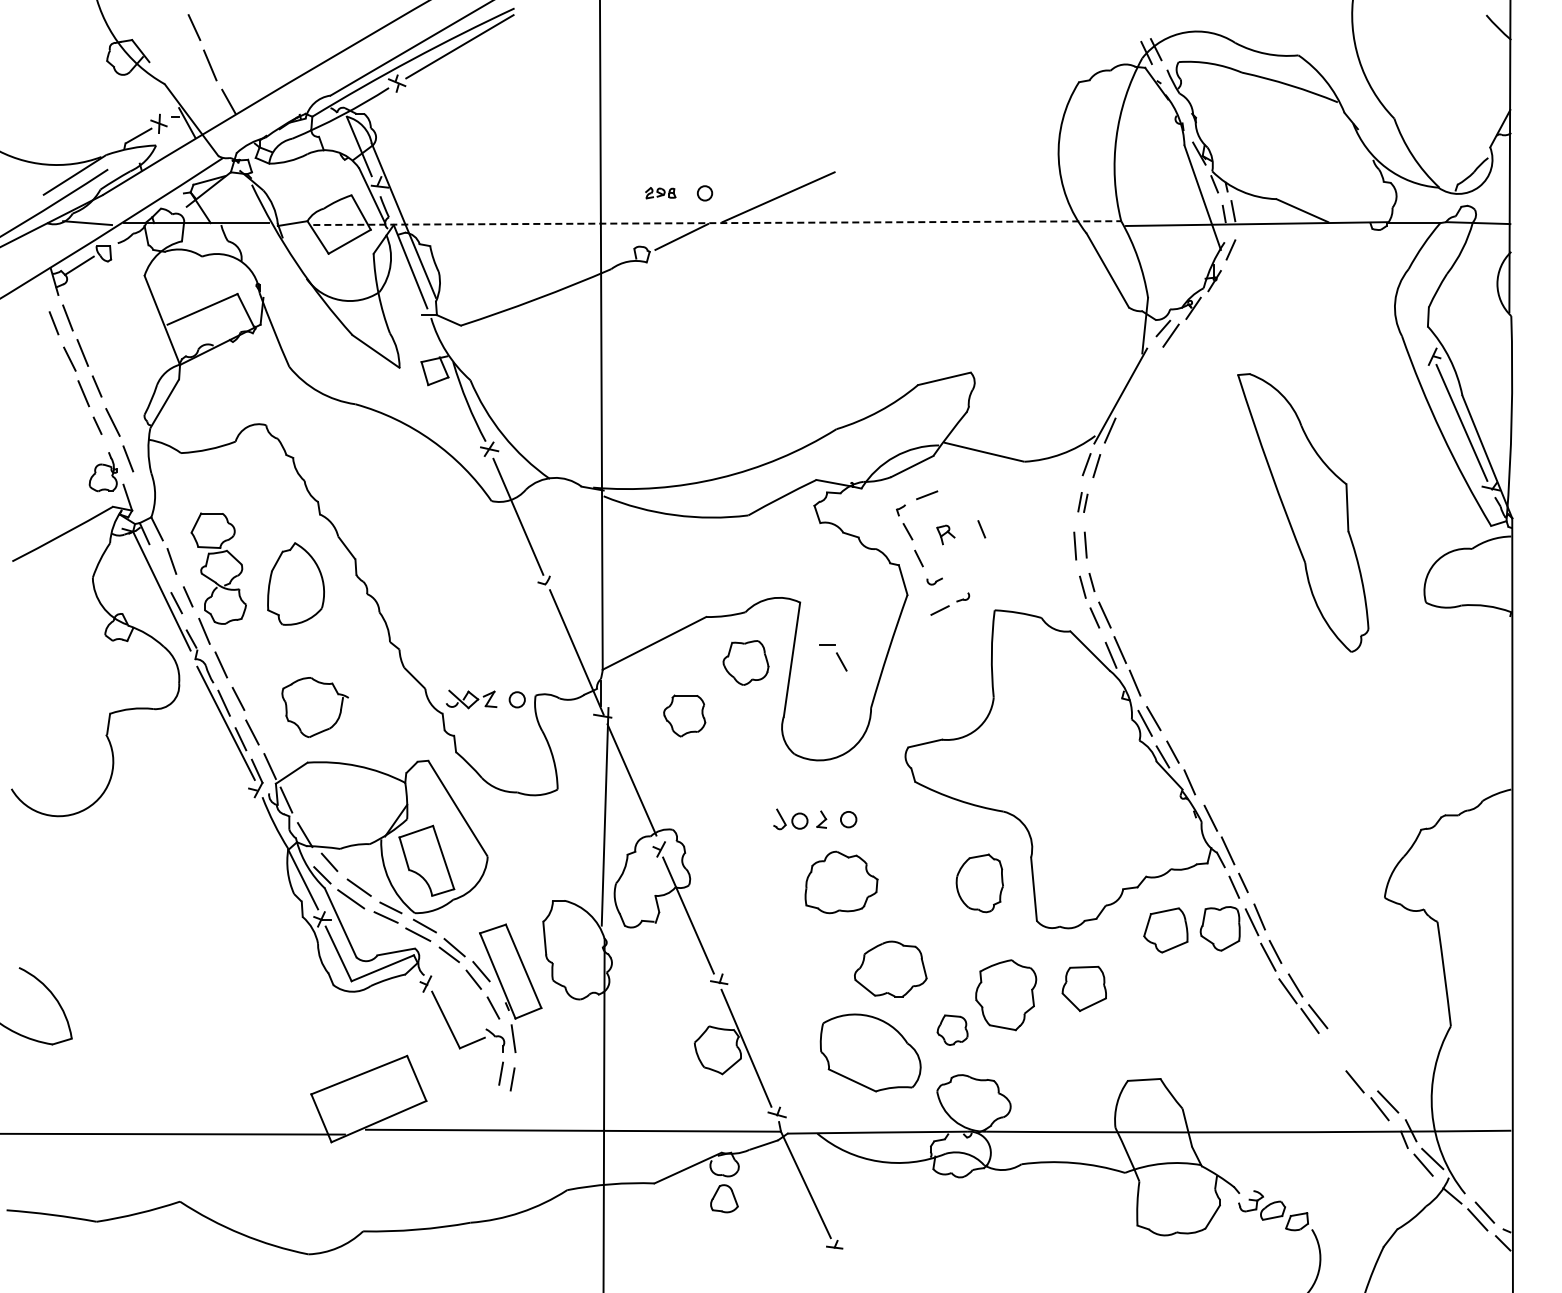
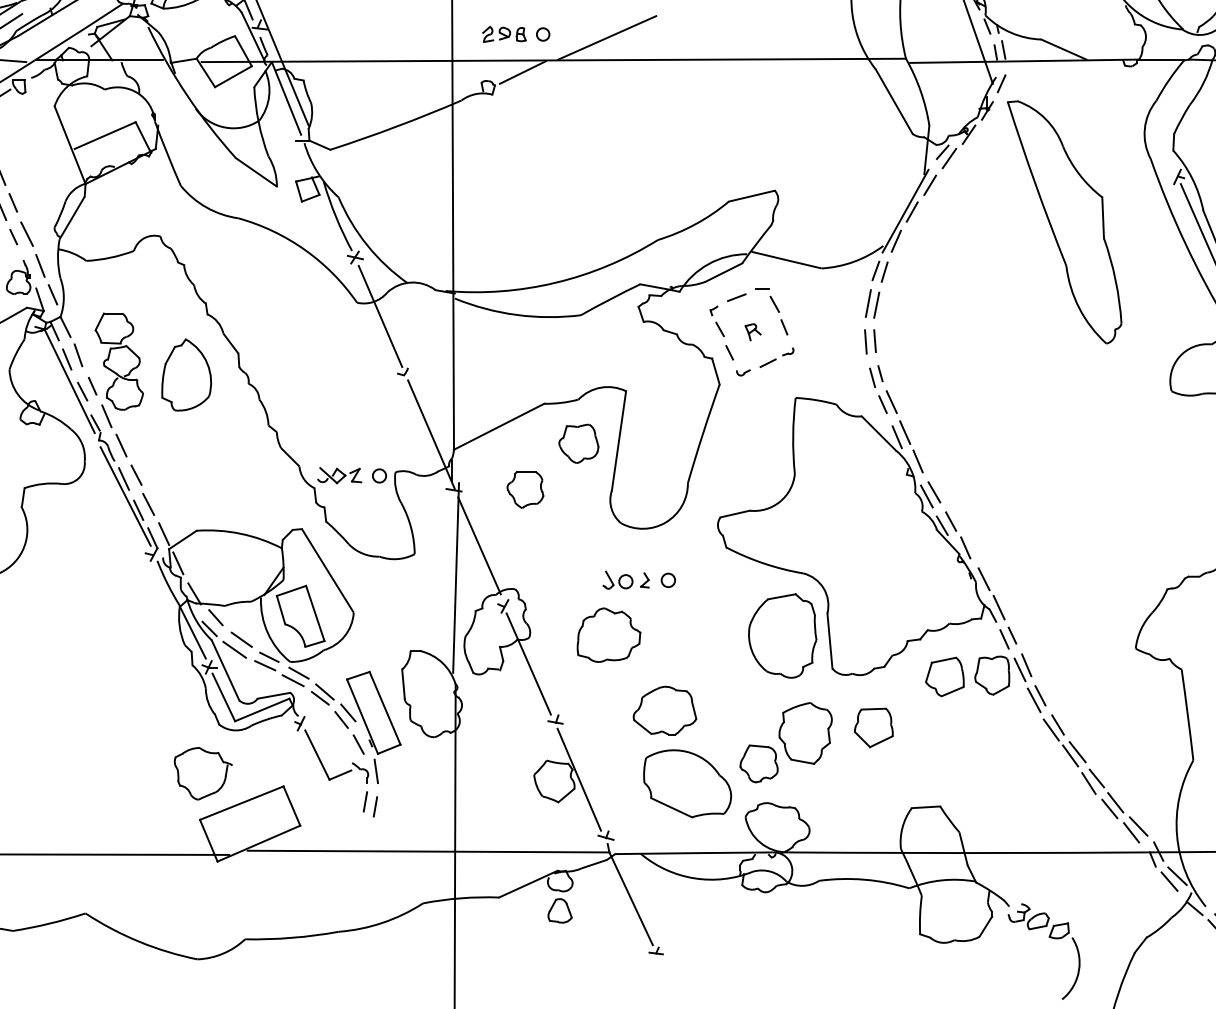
part: (660, 192) -> (504, 33), size x1.67
line: (717, 223) -> (554, 60), dashed -> solid
line: (1148, 366) -> (929, 185), added
line: (1128, 397) -> (912, 212), added
line: (142, 491) -> (52, 294), added
part: (1082, 502) -> (872, 303), size x1.67
part: (1303, 512) -> (1064, 222), moved
line: (158, 565) -> (66, 358), added
part: (950, 603) -> (777, 357), moved
part: (833, 657) -> (767, 300), moved
part: (314, 707) -> (202, 773), moved
part: (841, 882) -> (608, 635), moved
part: (979, 883) -> (782, 636), size x1.67
part: (890, 968) -> (664, 710), moved
part: (952, 1030) -> (758, 764), size x1.43
line: (1340, 1046) -> (1097, 778), added
line: (1330, 1052) -> (1088, 783), added
line: (1361, 1074) -> (1115, 802), added

